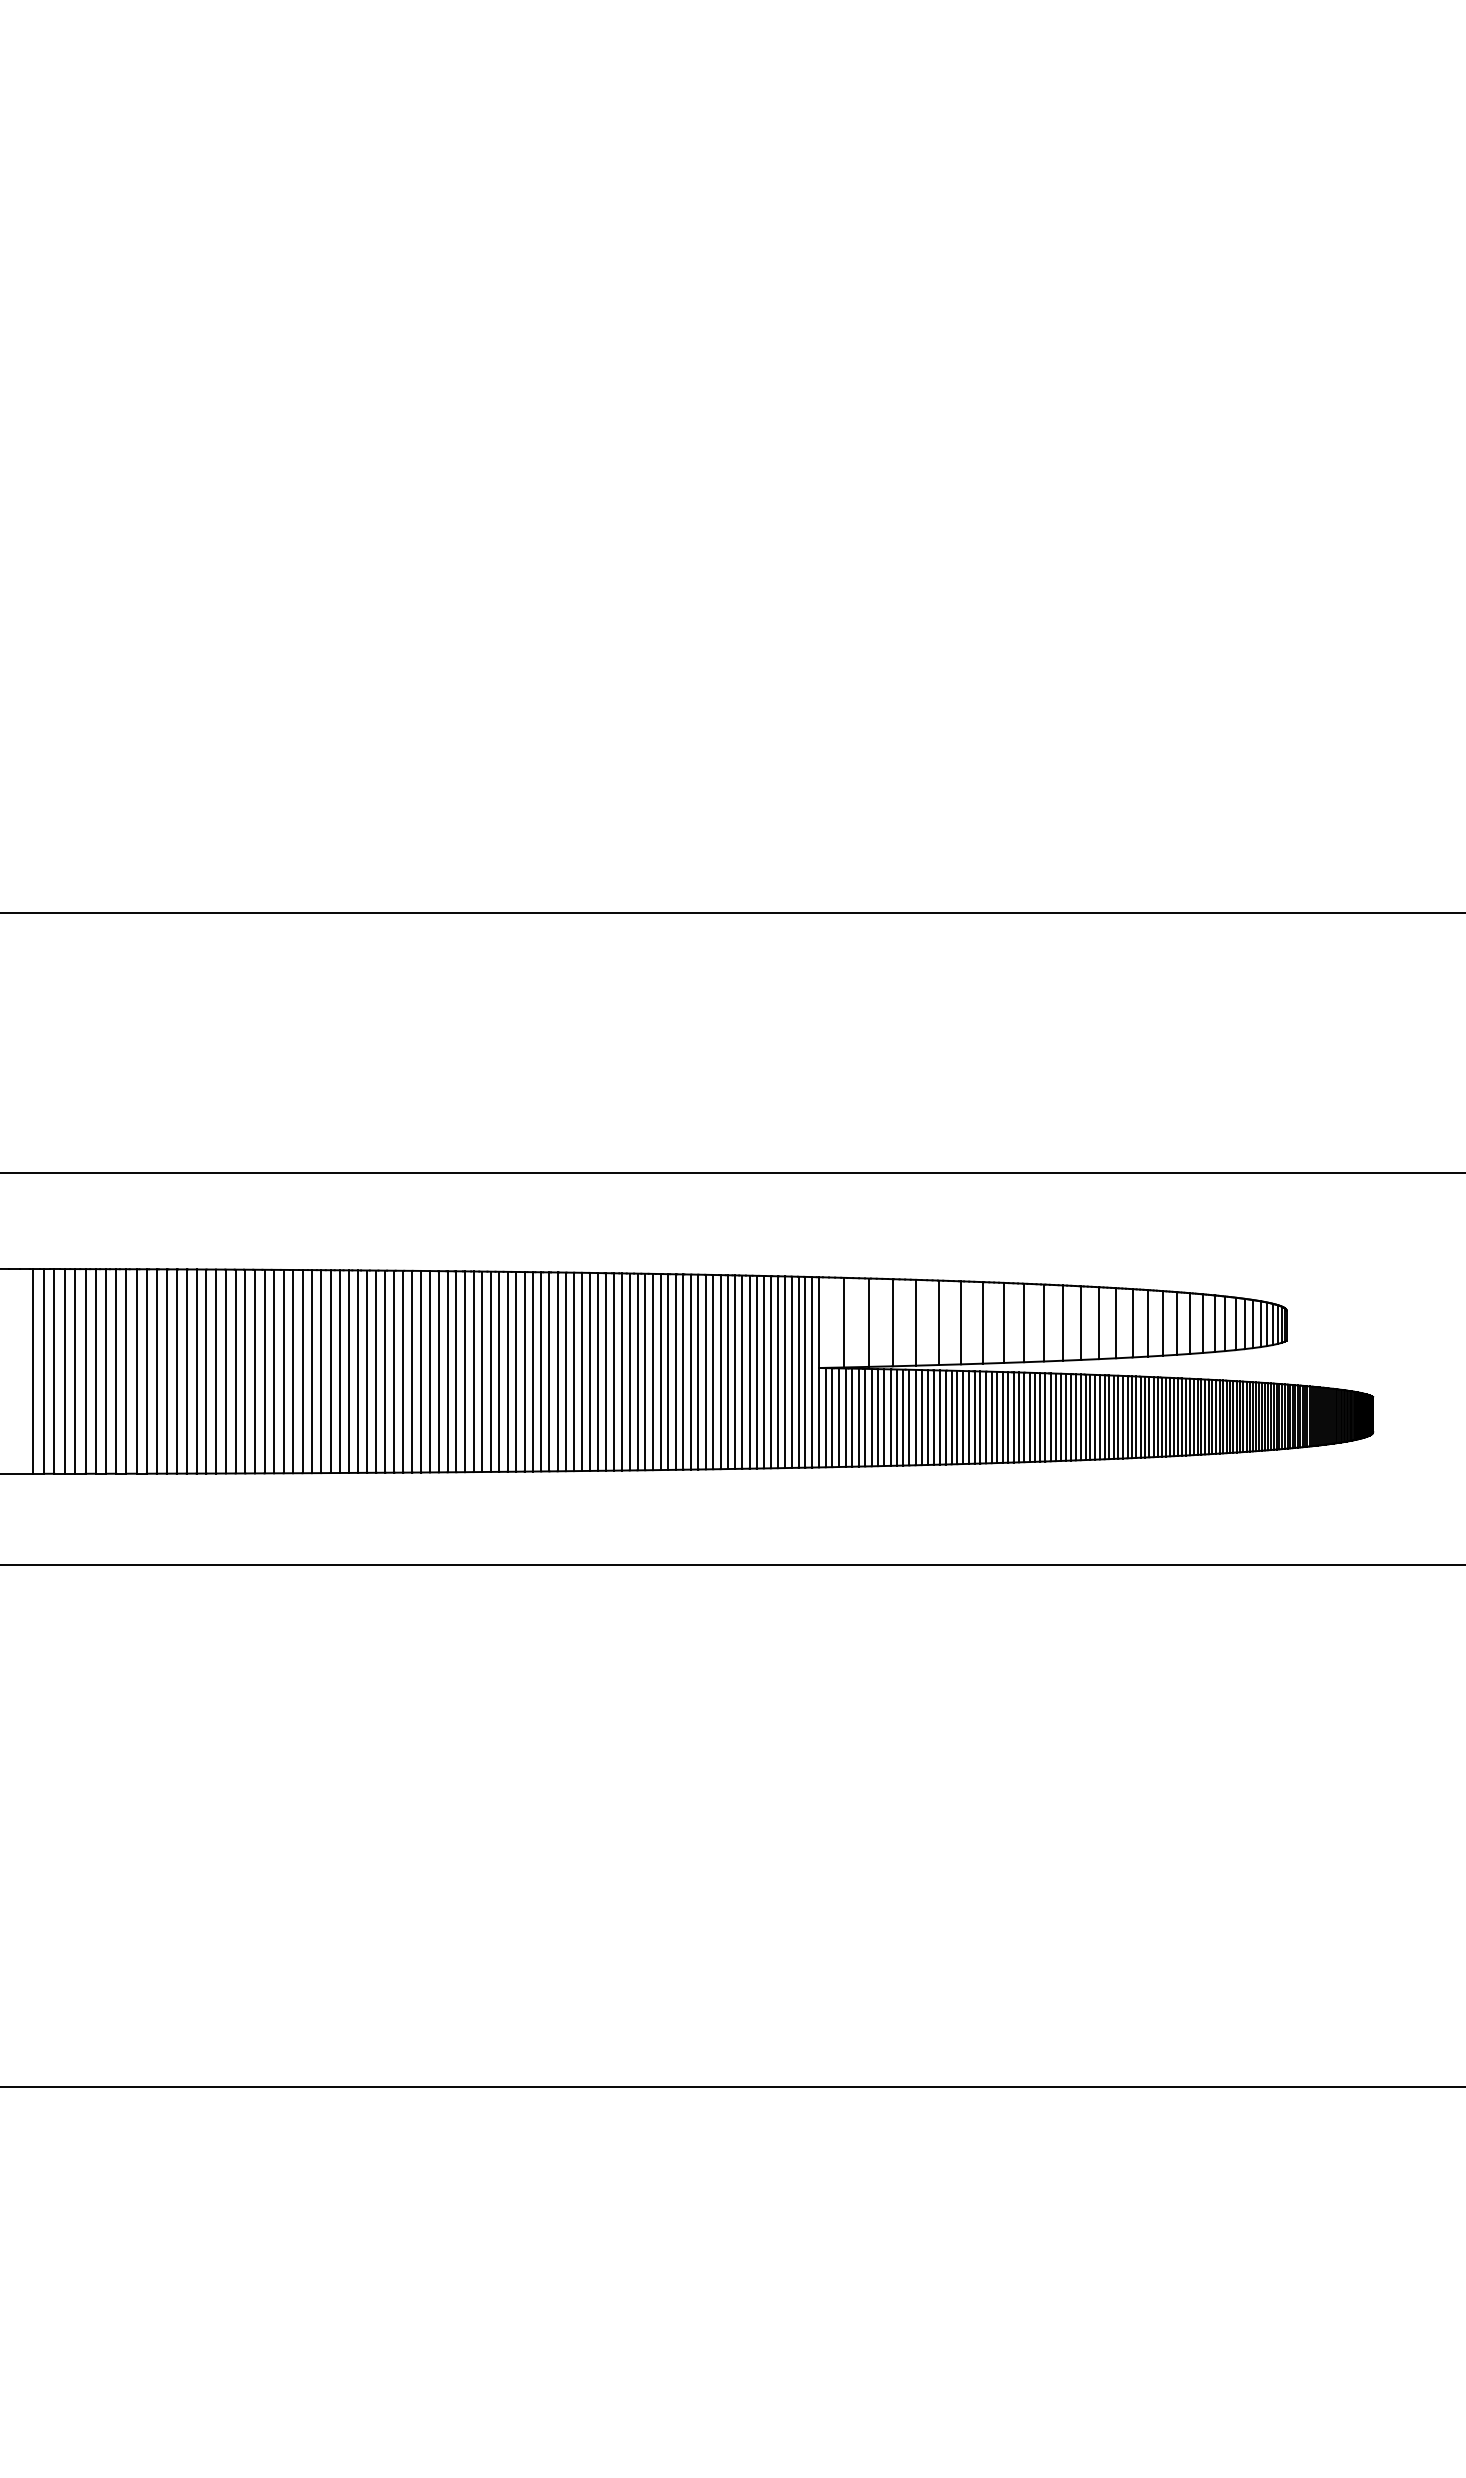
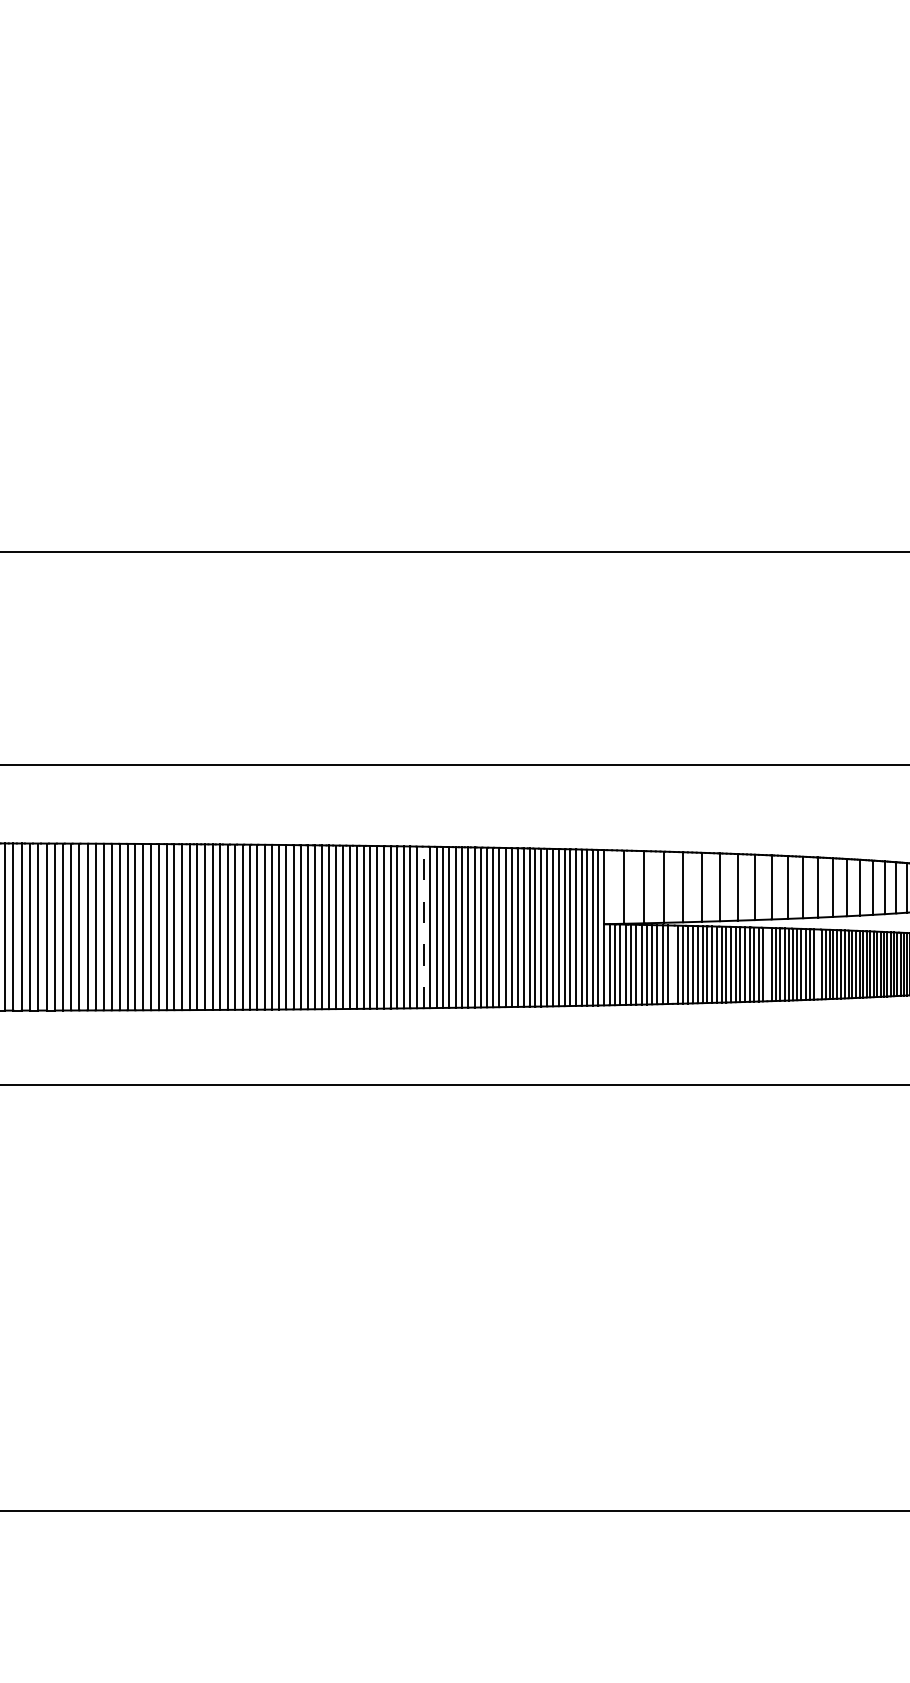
line: (598, 1371) -> (423, 927), solid -> dashed
line: (903, 1417) -> (672, 964), removed
line: (1019, 1417) -> (767, 964), removed
line: (1080, 1417) -> (817, 964), removed

